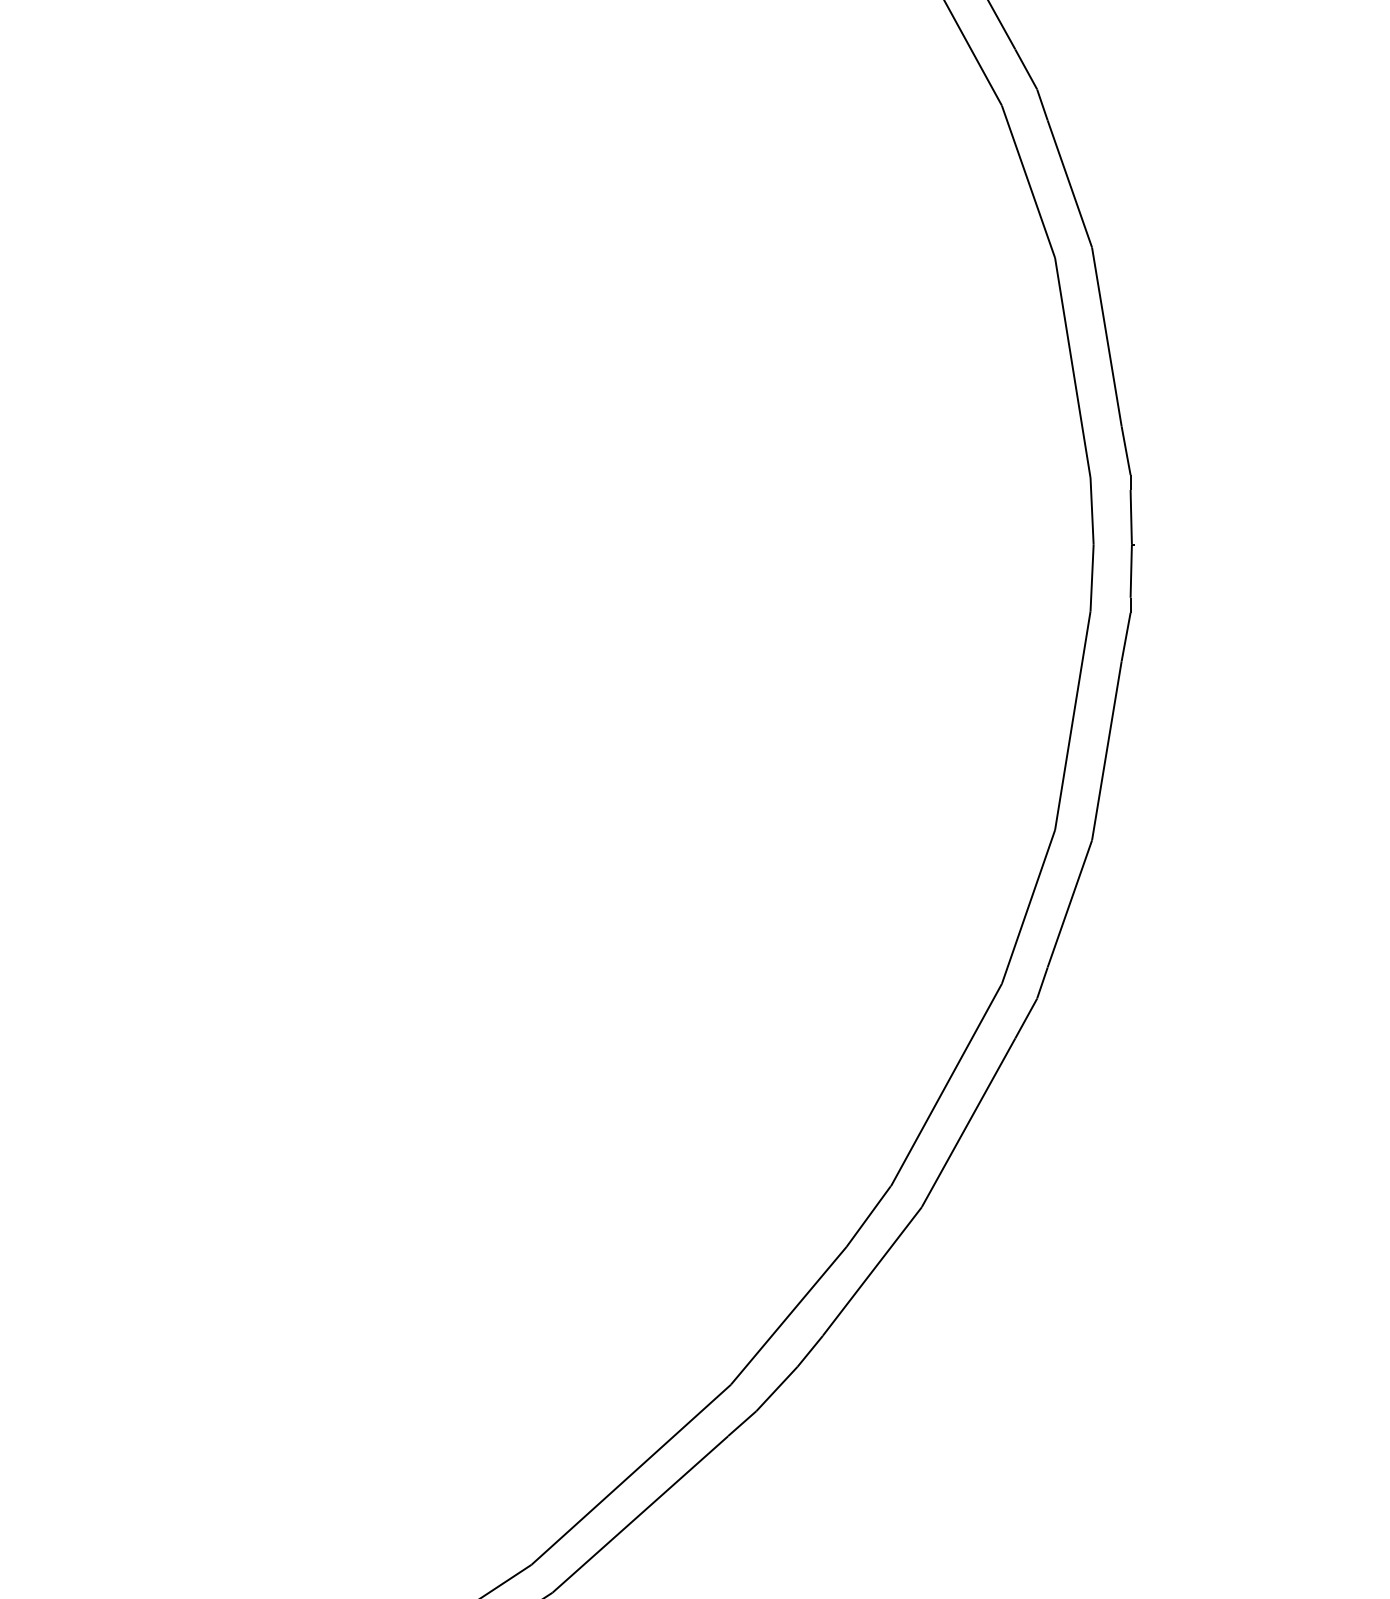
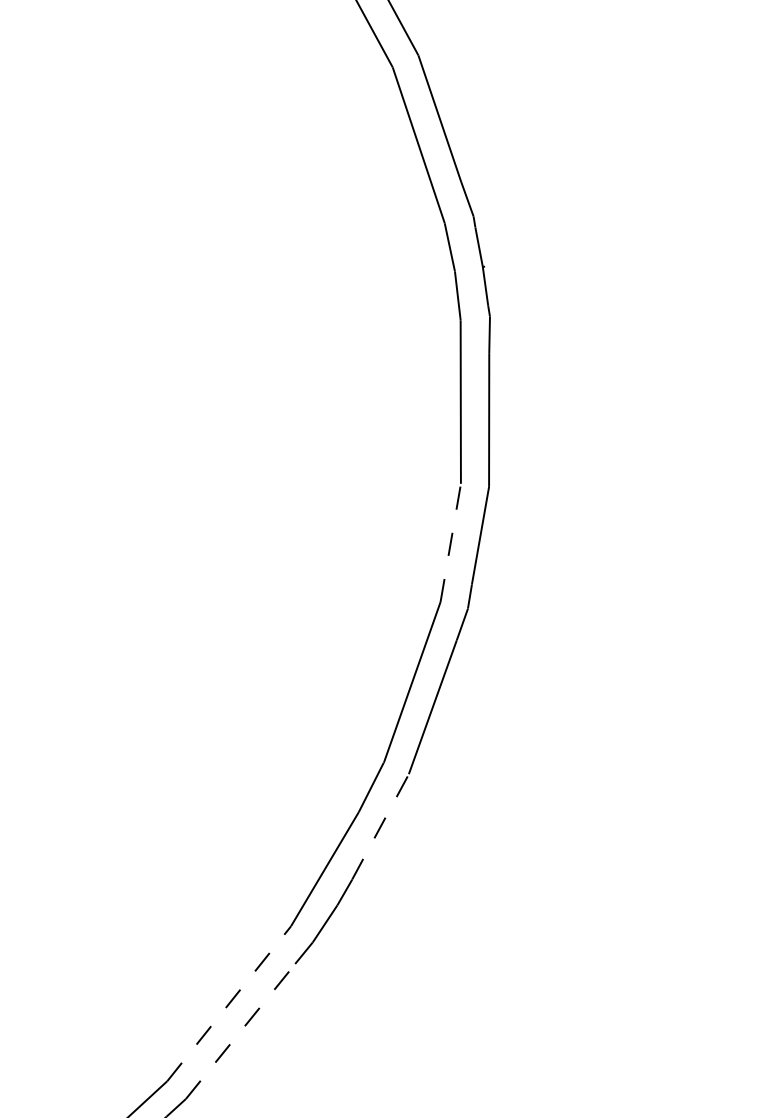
line: (1028, 906) -> (450, 542), solid -> dashed
line: (872, 1271) -> (380, 826), solid -> dashed
line: (631, 1474) -> (229, 1003), solid -> dashed
line: (640, 1514) -> (240, 1031), solid -> dashed

